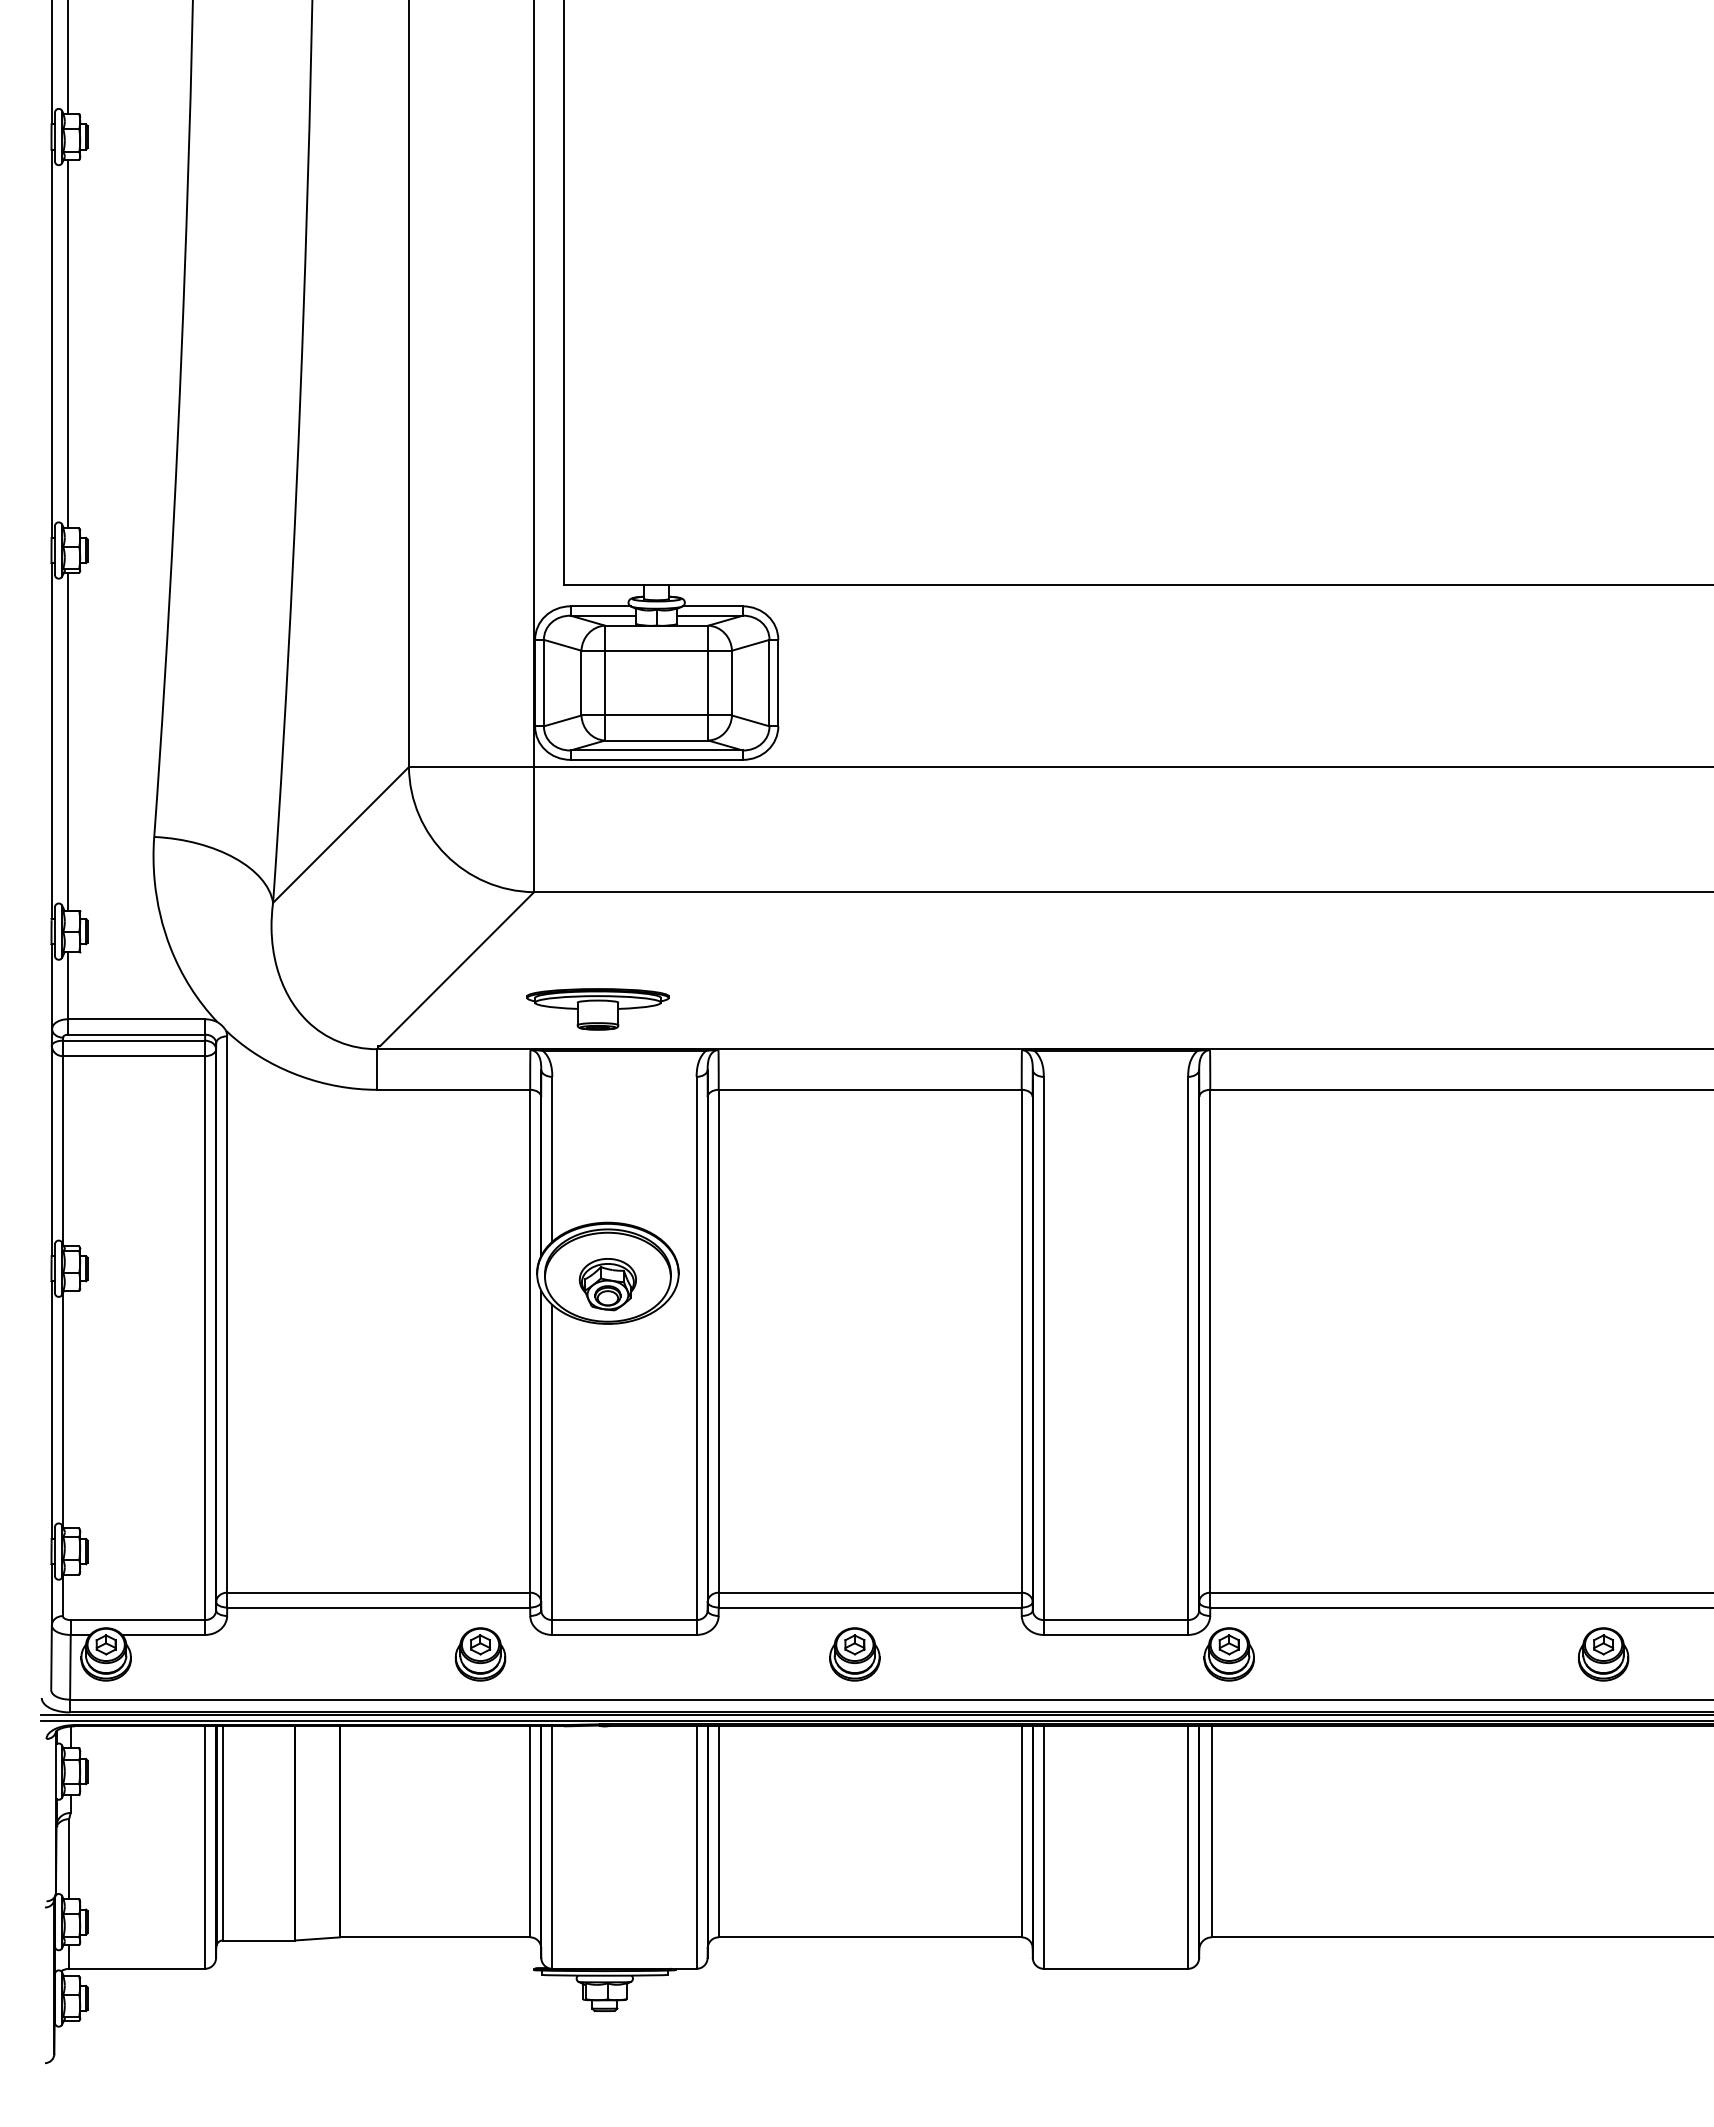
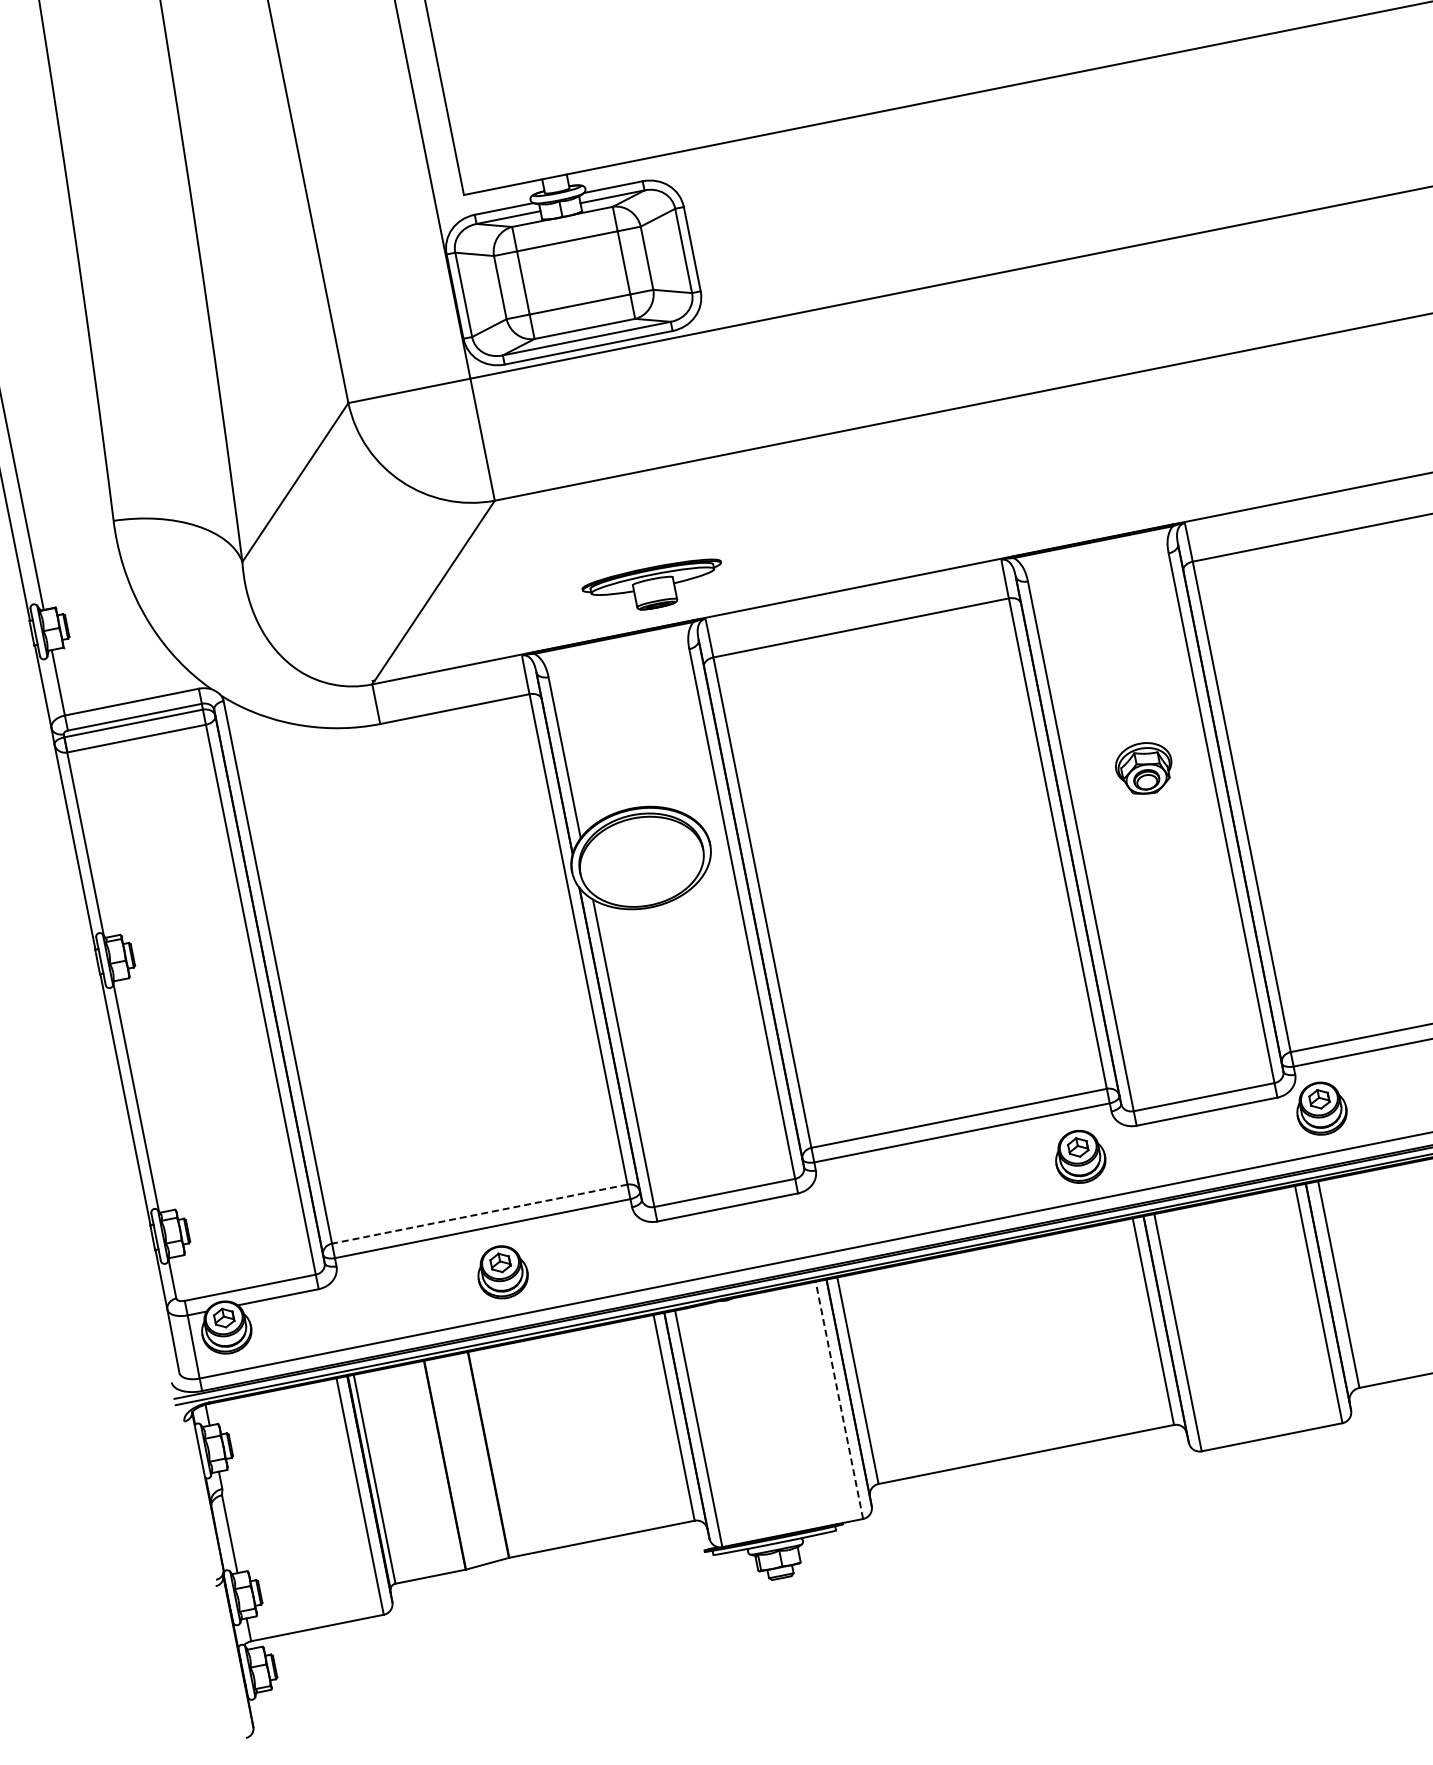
part: (597, 1009) -> (653, 587), moved
part: (607, 1284) -> (1144, 768), moved
line: (378, 1592) -> (479, 1214), solid -> dashed
part: (480, 1654) -> (502, 1272), moved
part: (854, 1654) -> (1079, 1156), moved
line: (696, 1847) -> (839, 1400), solid -> dashed

